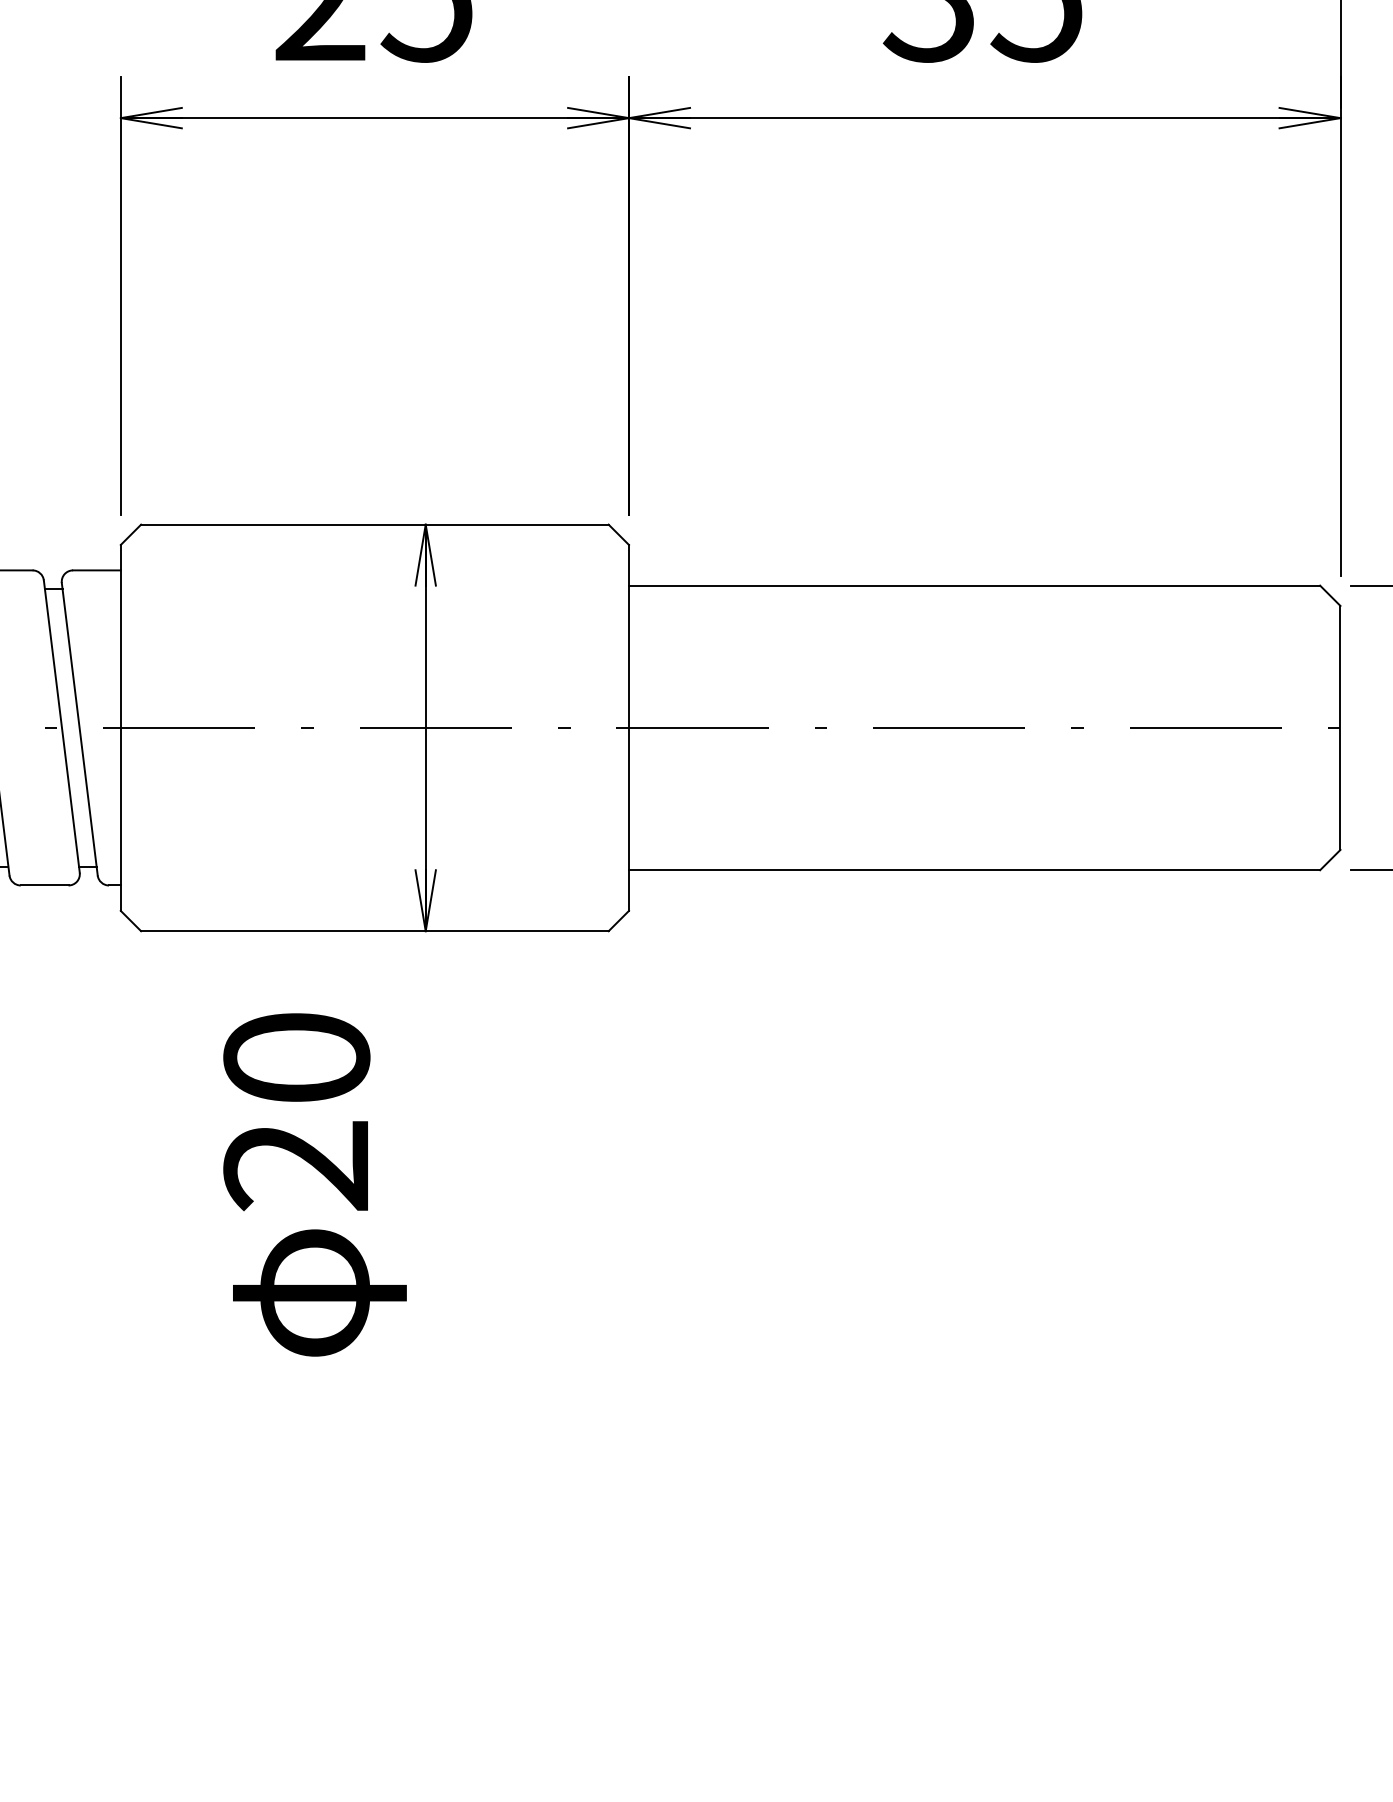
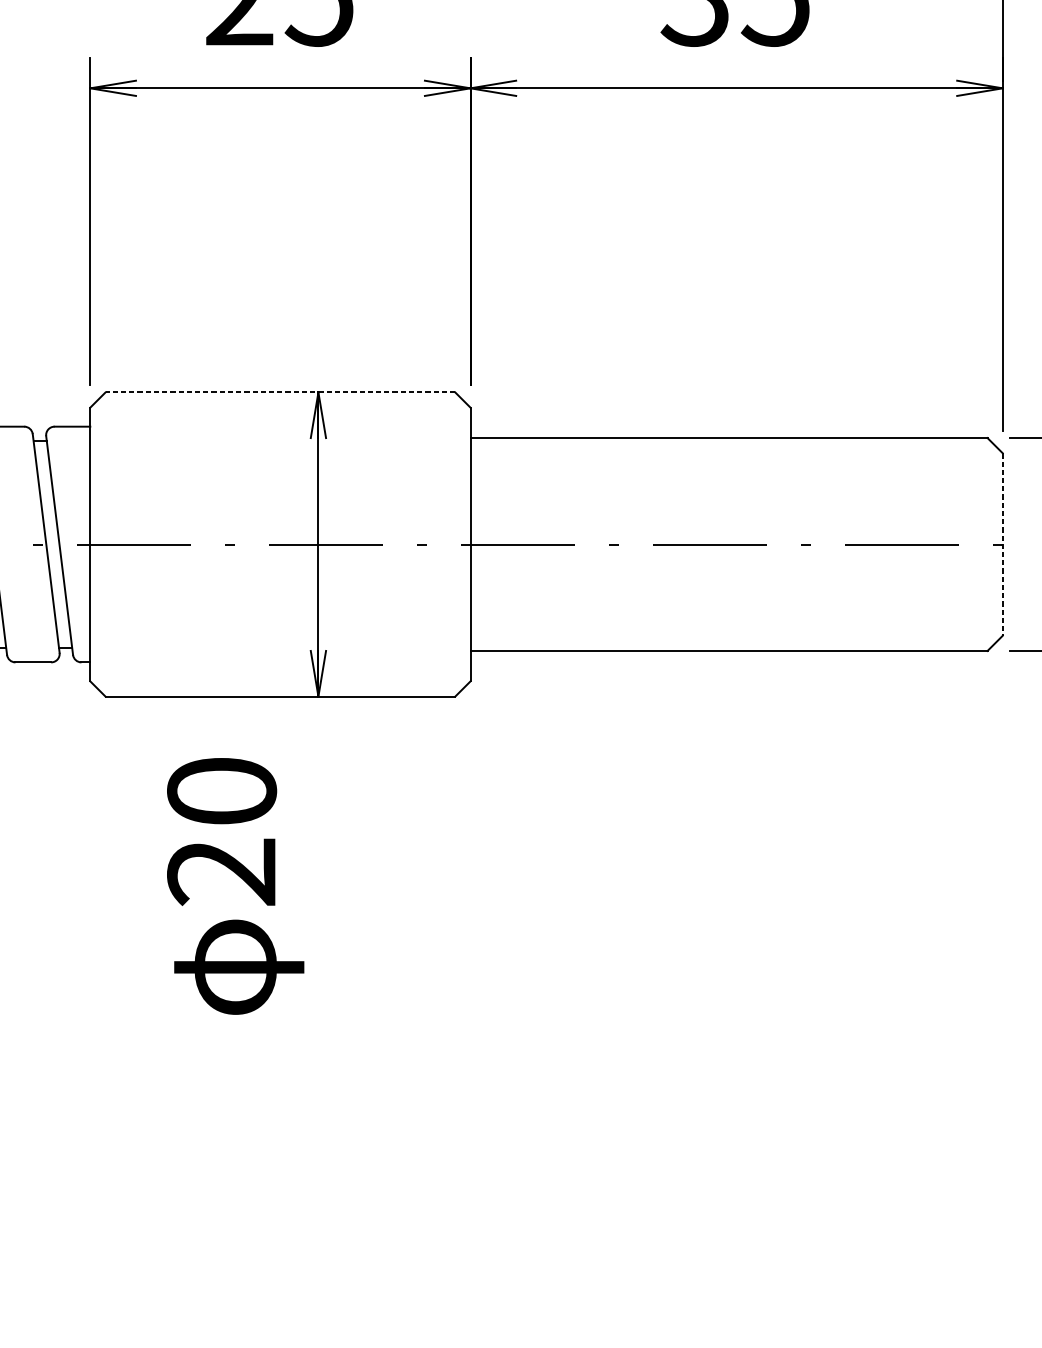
line: (374, 524) -> (280, 392), solid -> dashed
line: (1340, 727) -> (1002, 544), solid -> dashed

